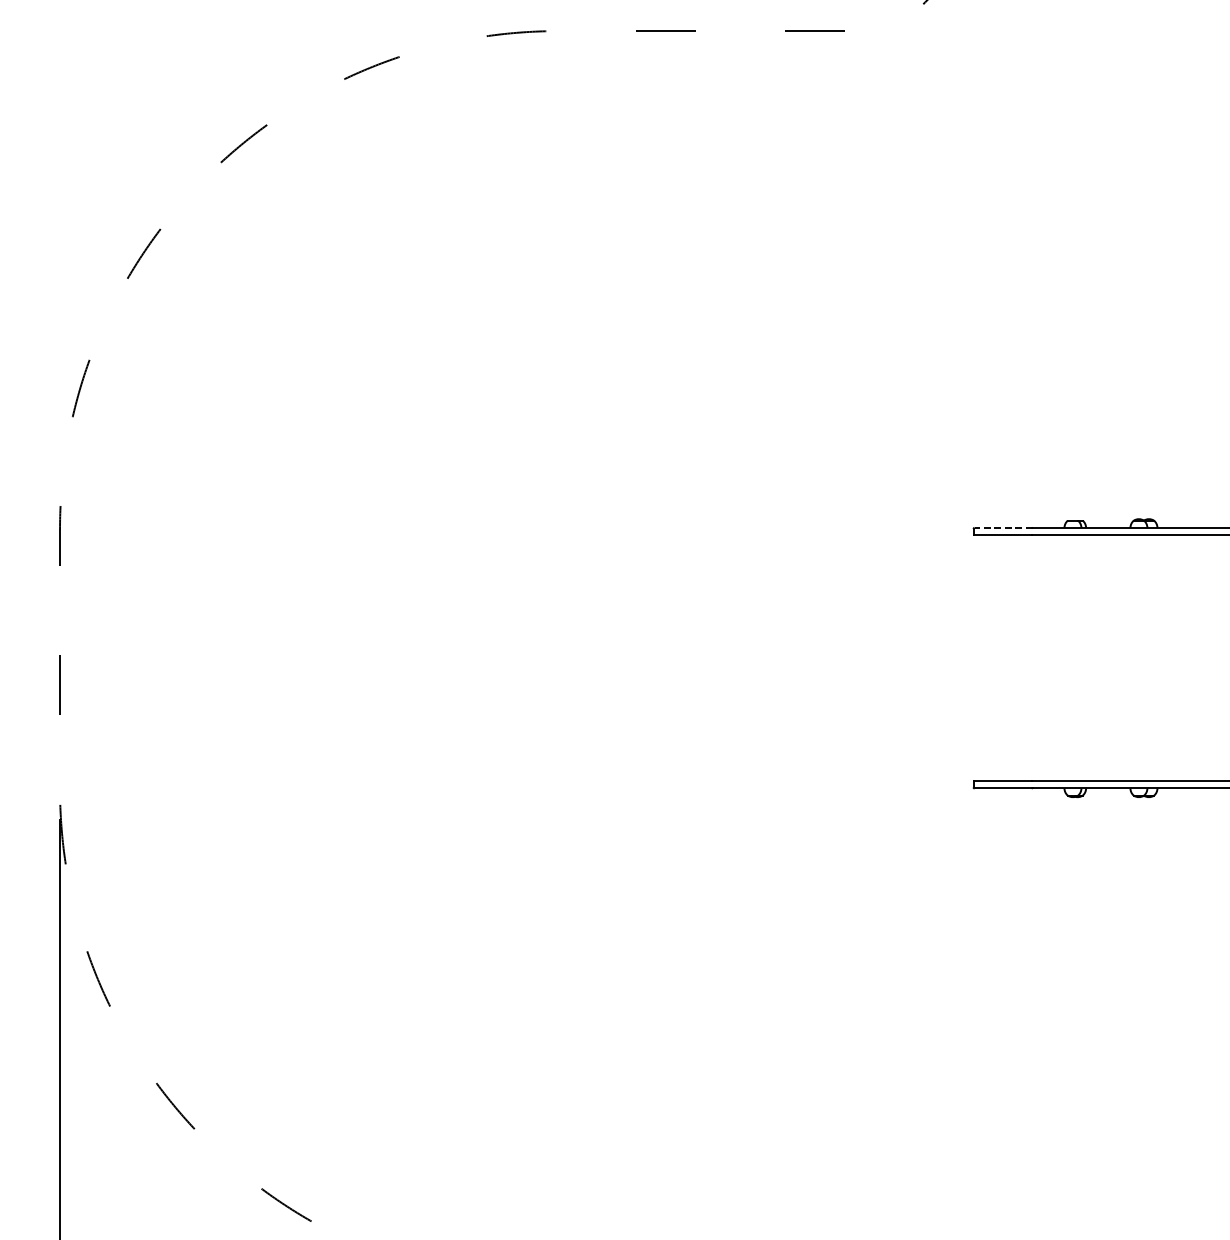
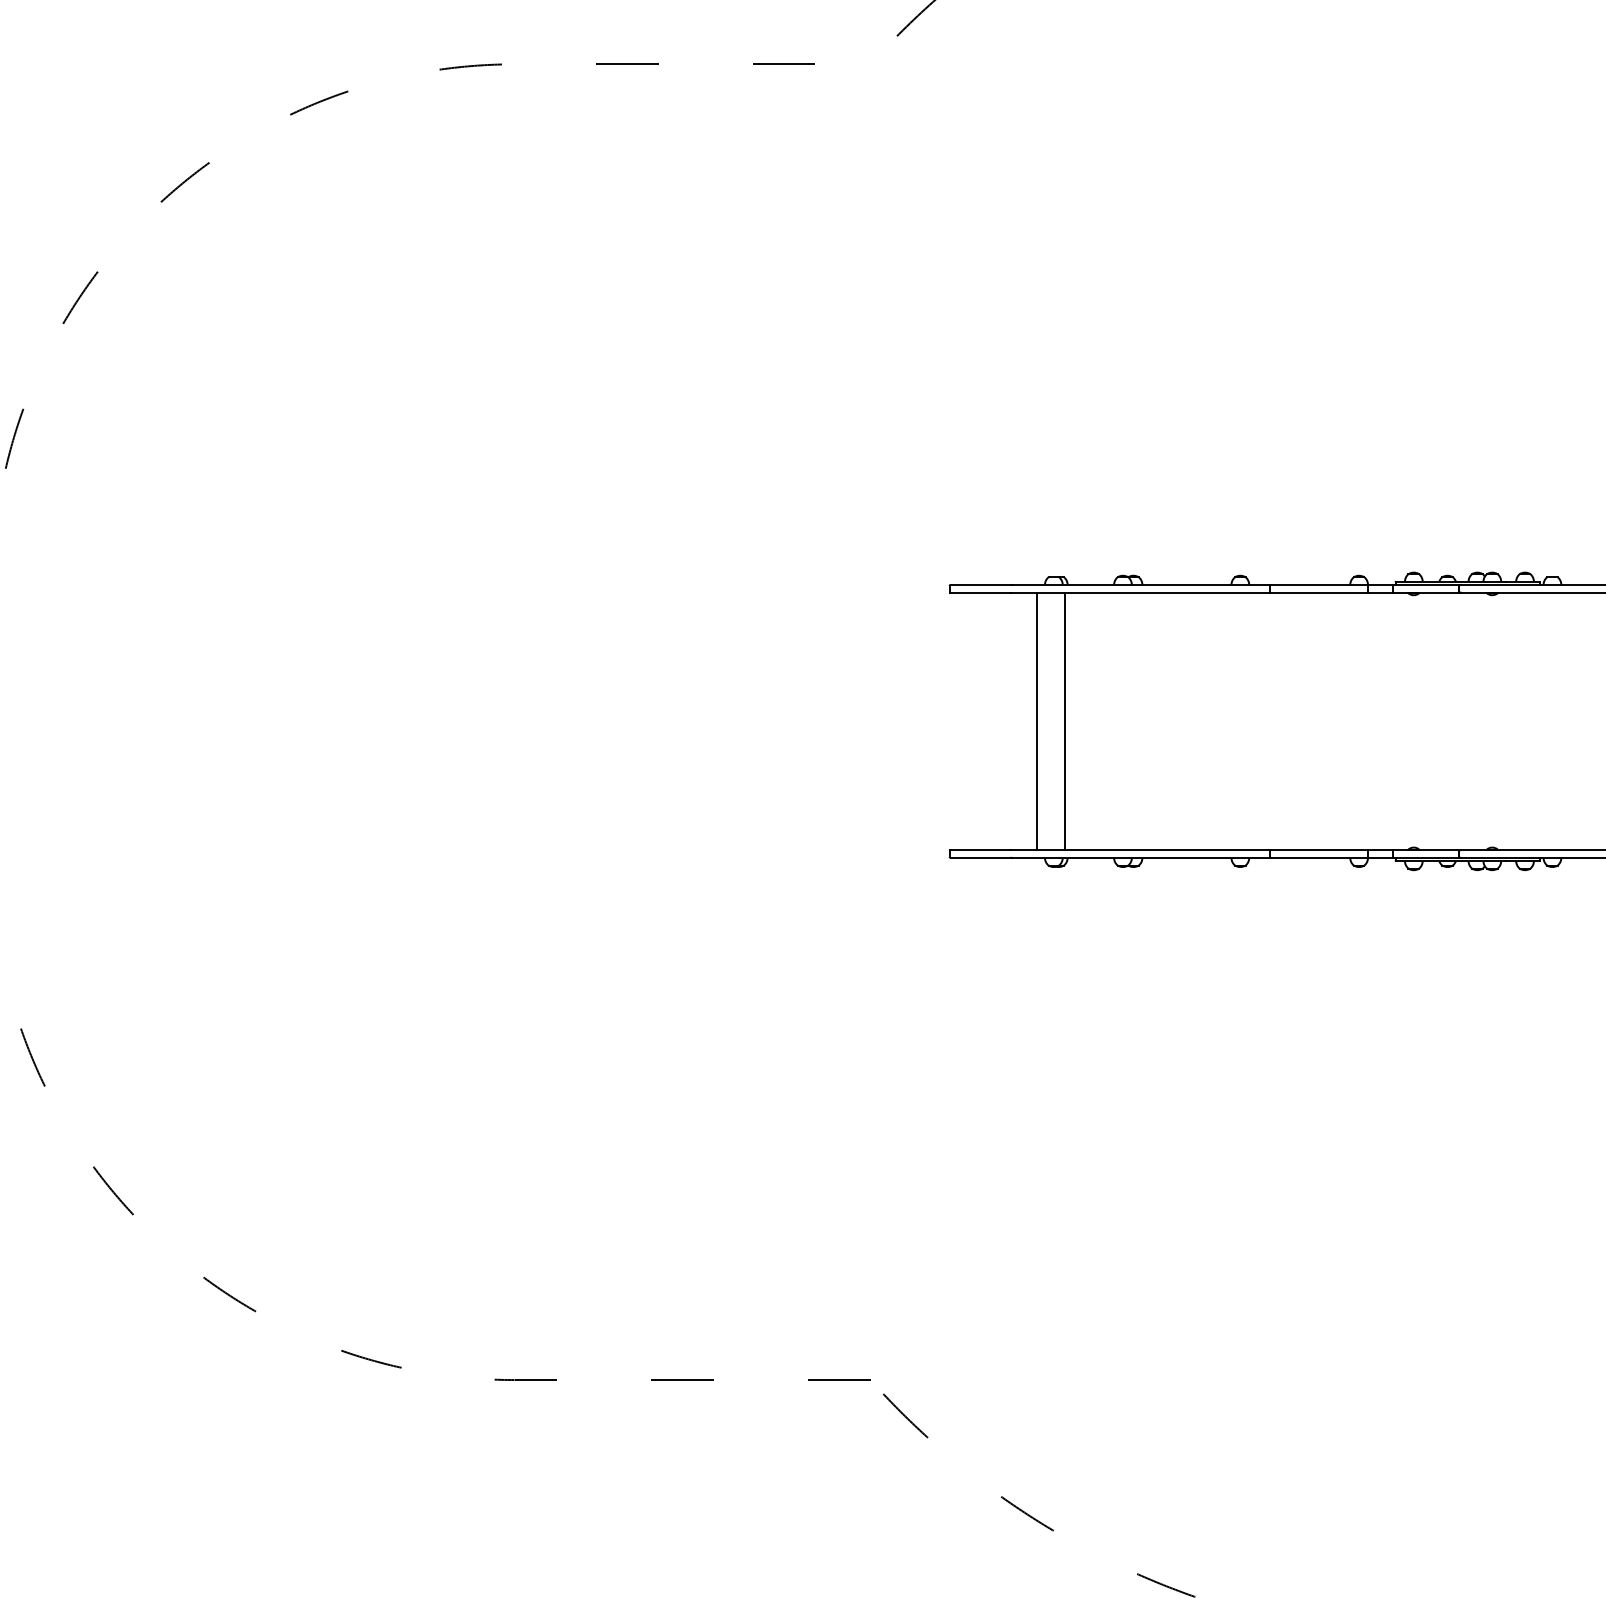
line: (1002, 527) -> (980, 584), dashed -> solid
line: (1056, 658) -> (1036, 721), added
line: (1084, 658) -> (1065, 721), added

